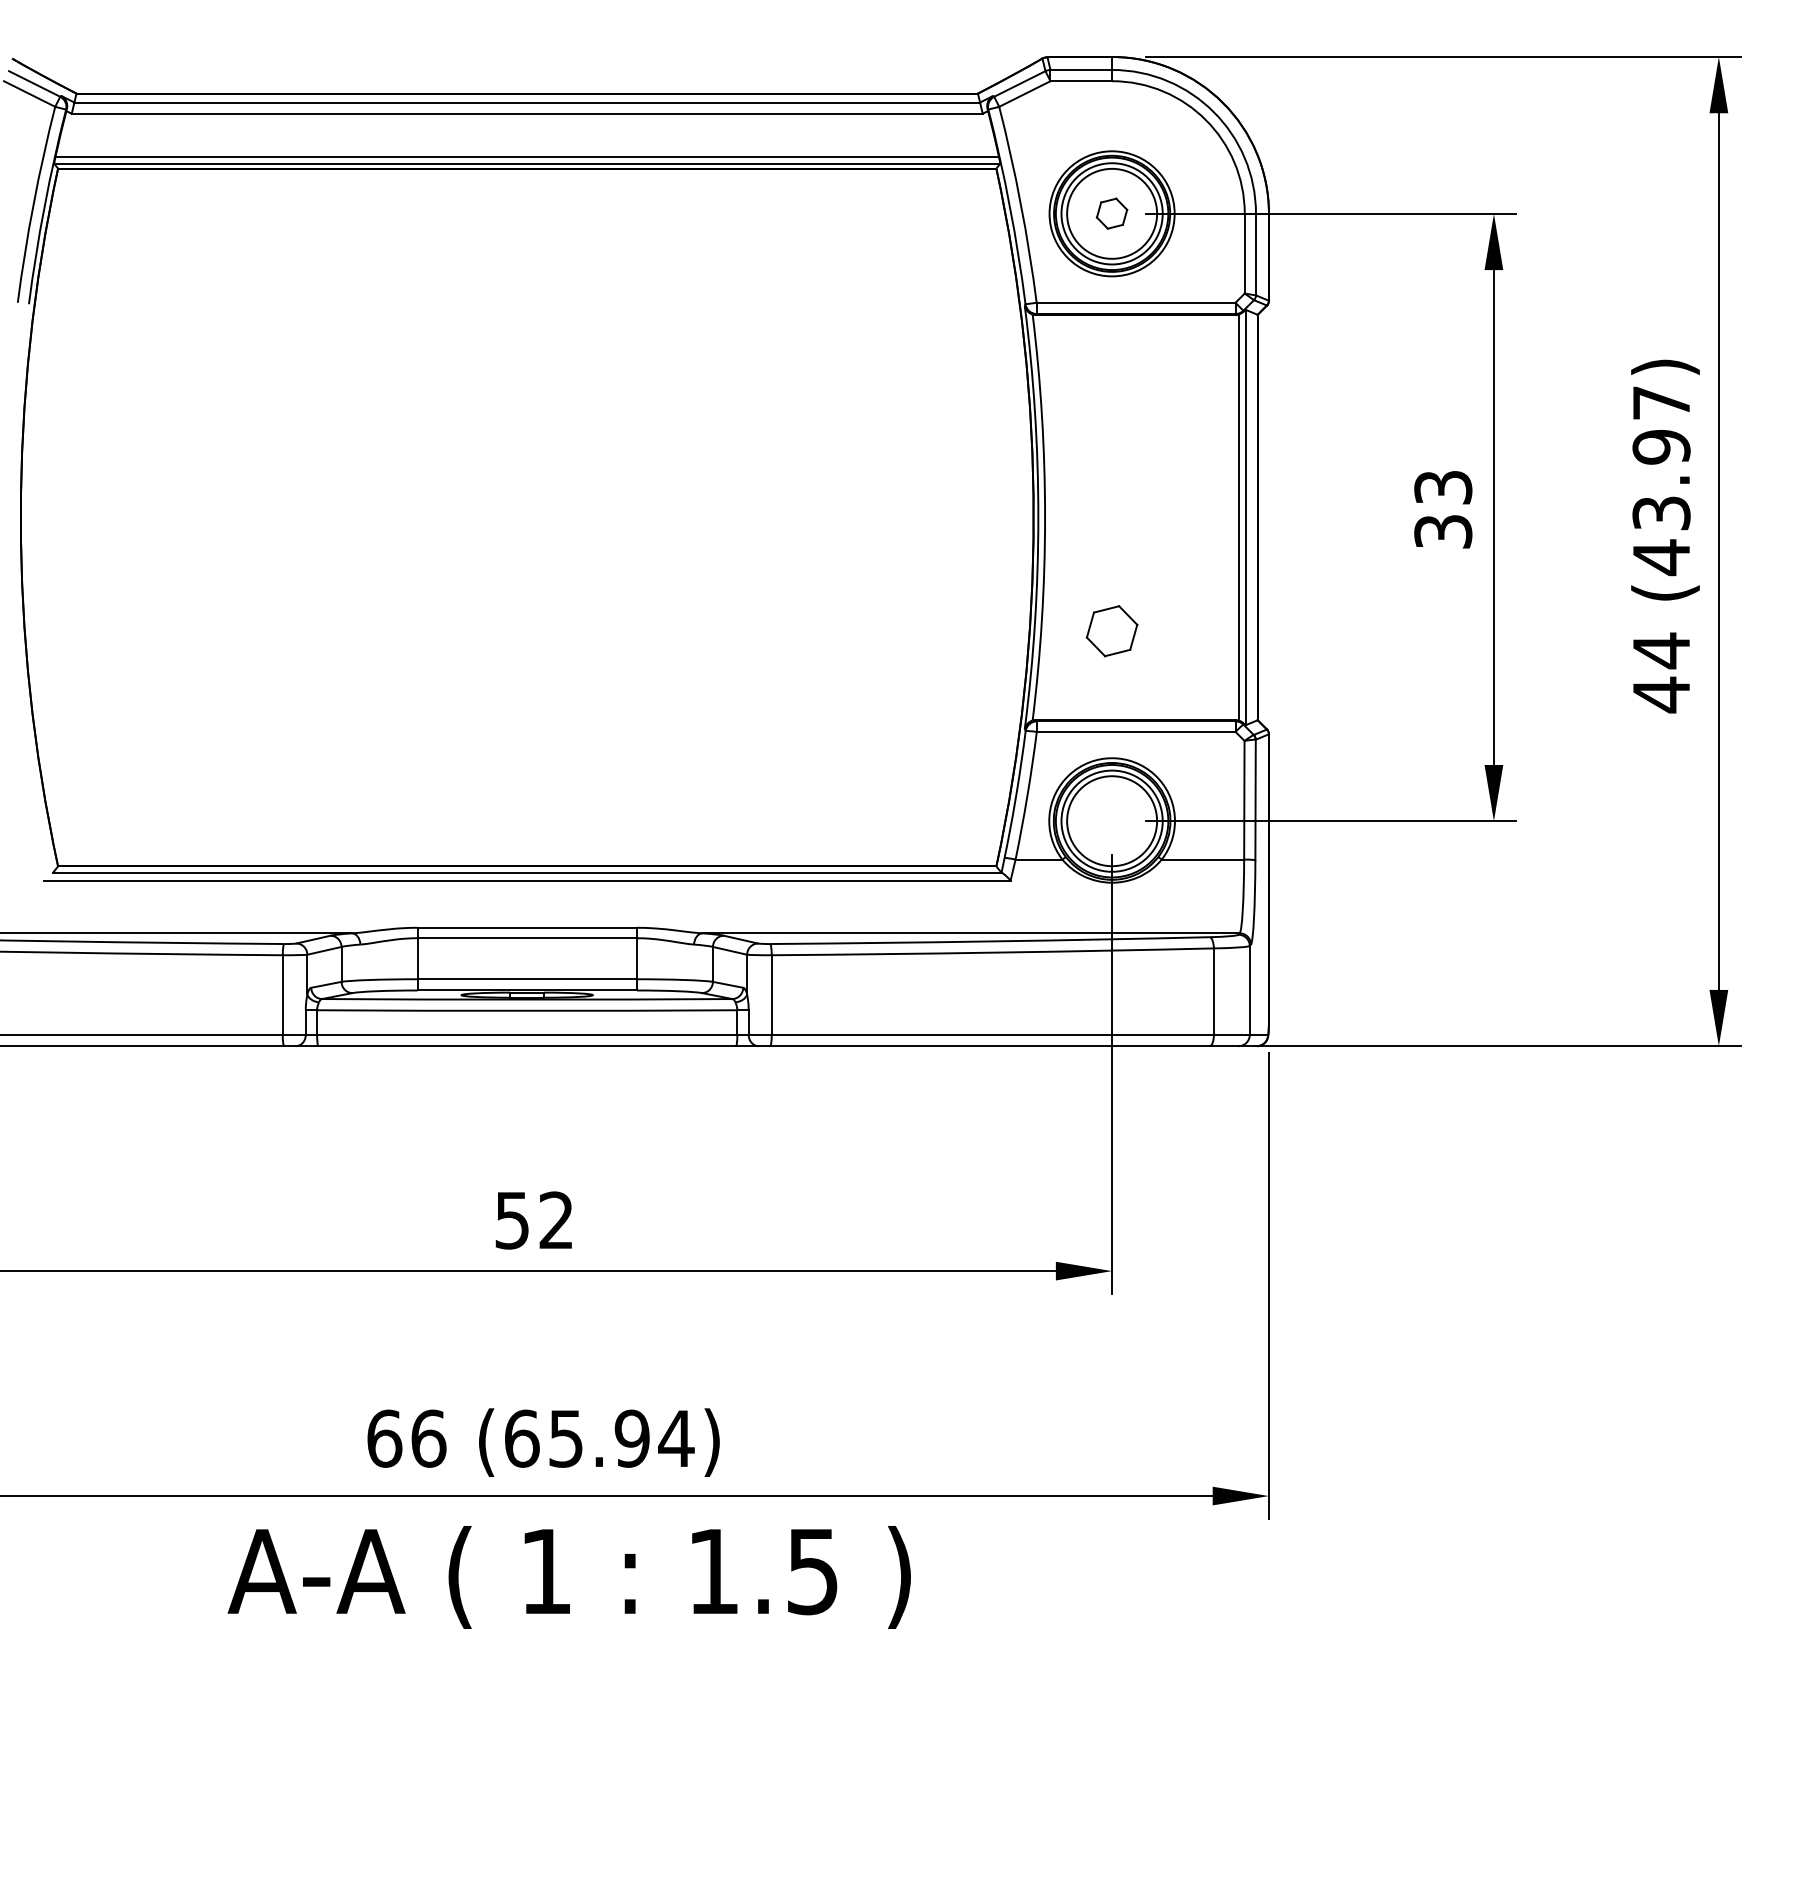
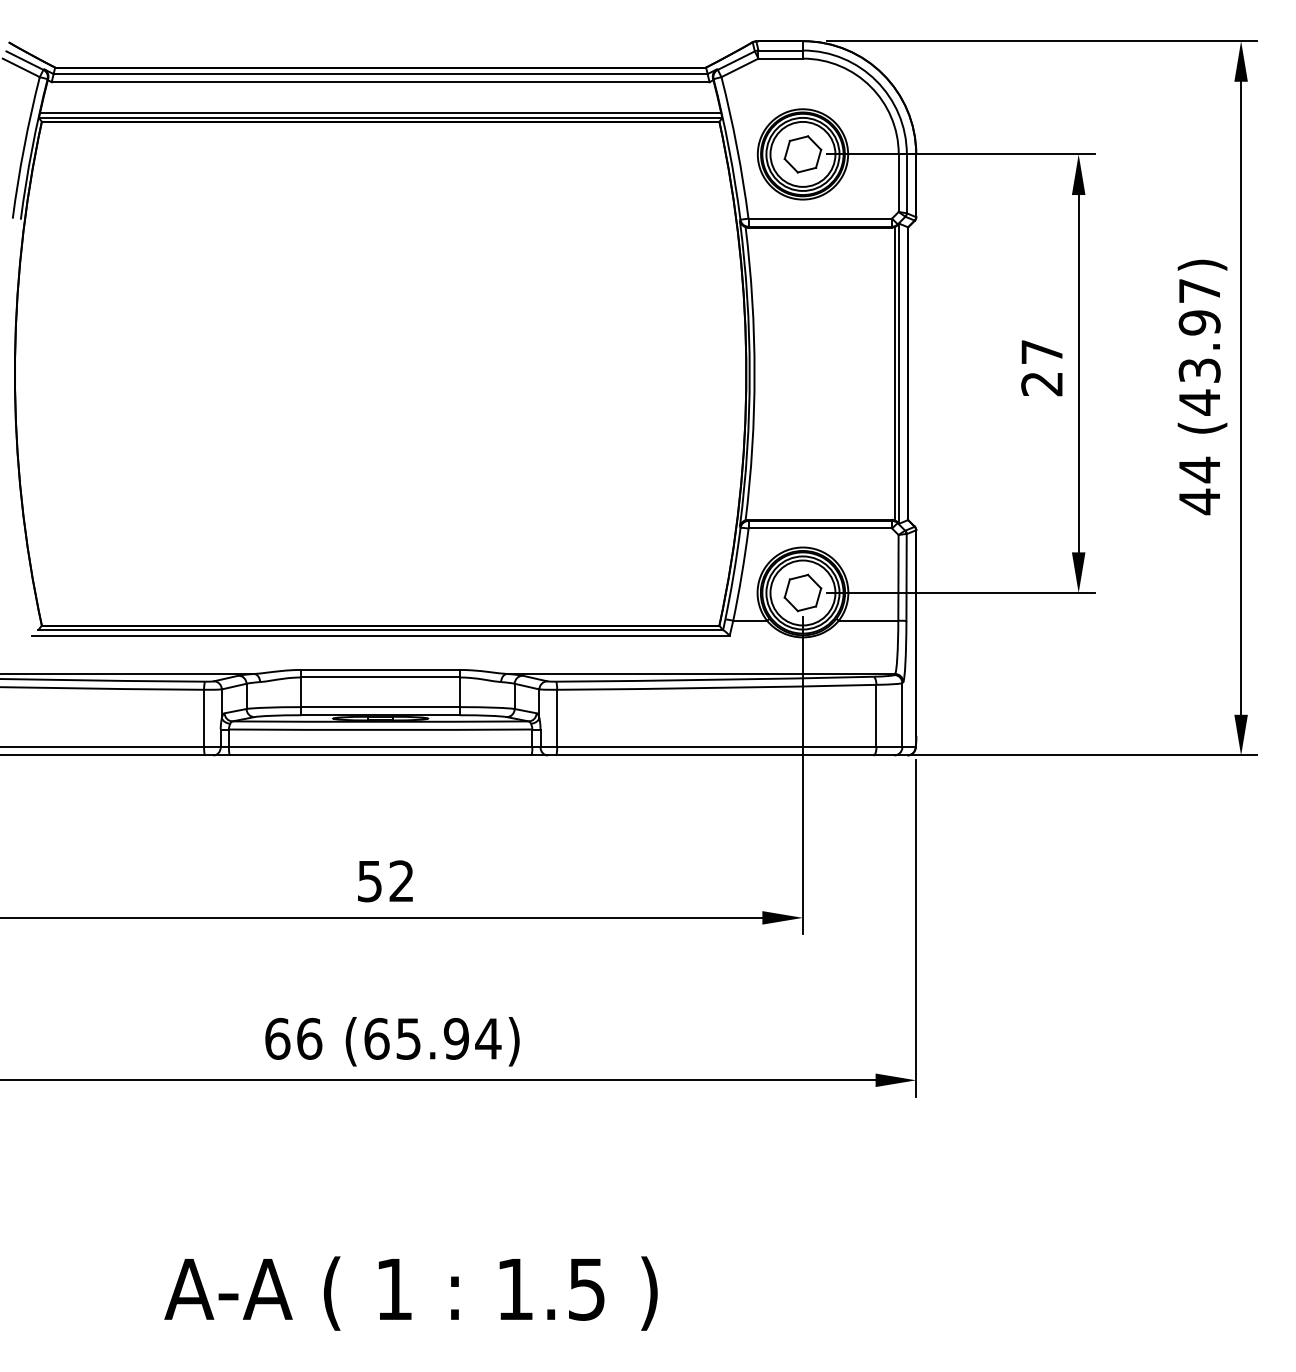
part: (1111, 213) -> (802, 154), size x1.67
text: (1443, 509) -> (1042, 367), 33 -> 27
part: (1111, 631) -> (802, 593), moved
text: (568, 1577) -> (410, 1293), moved

